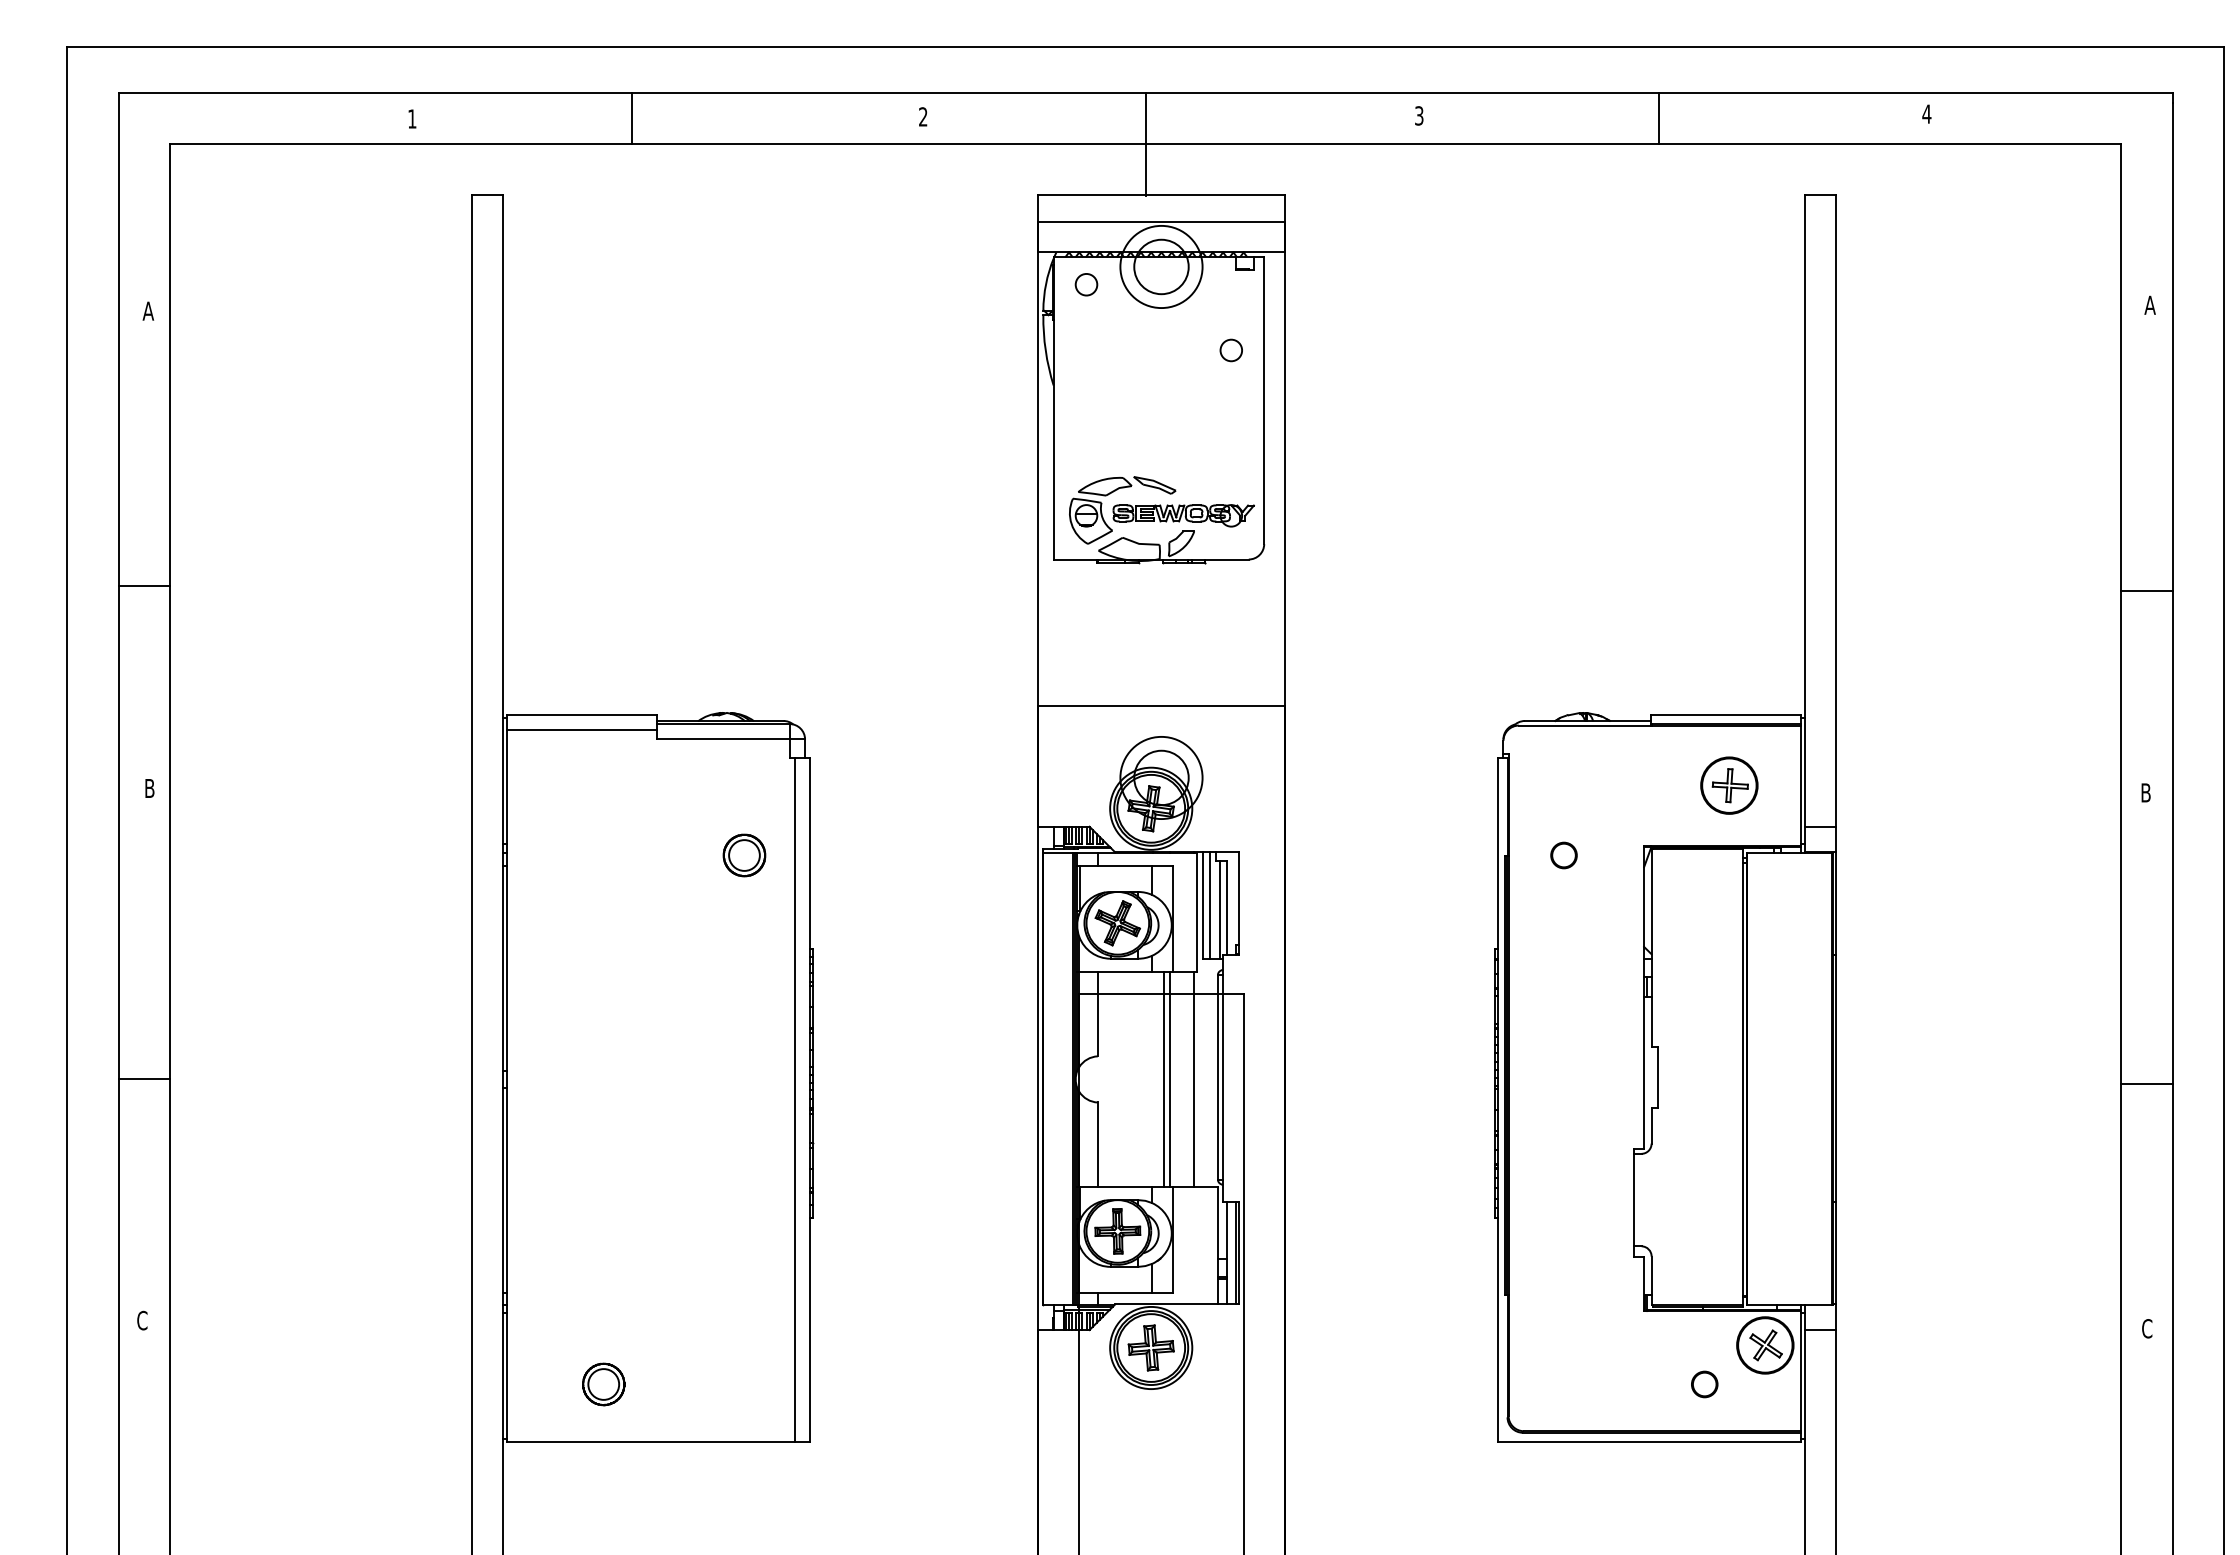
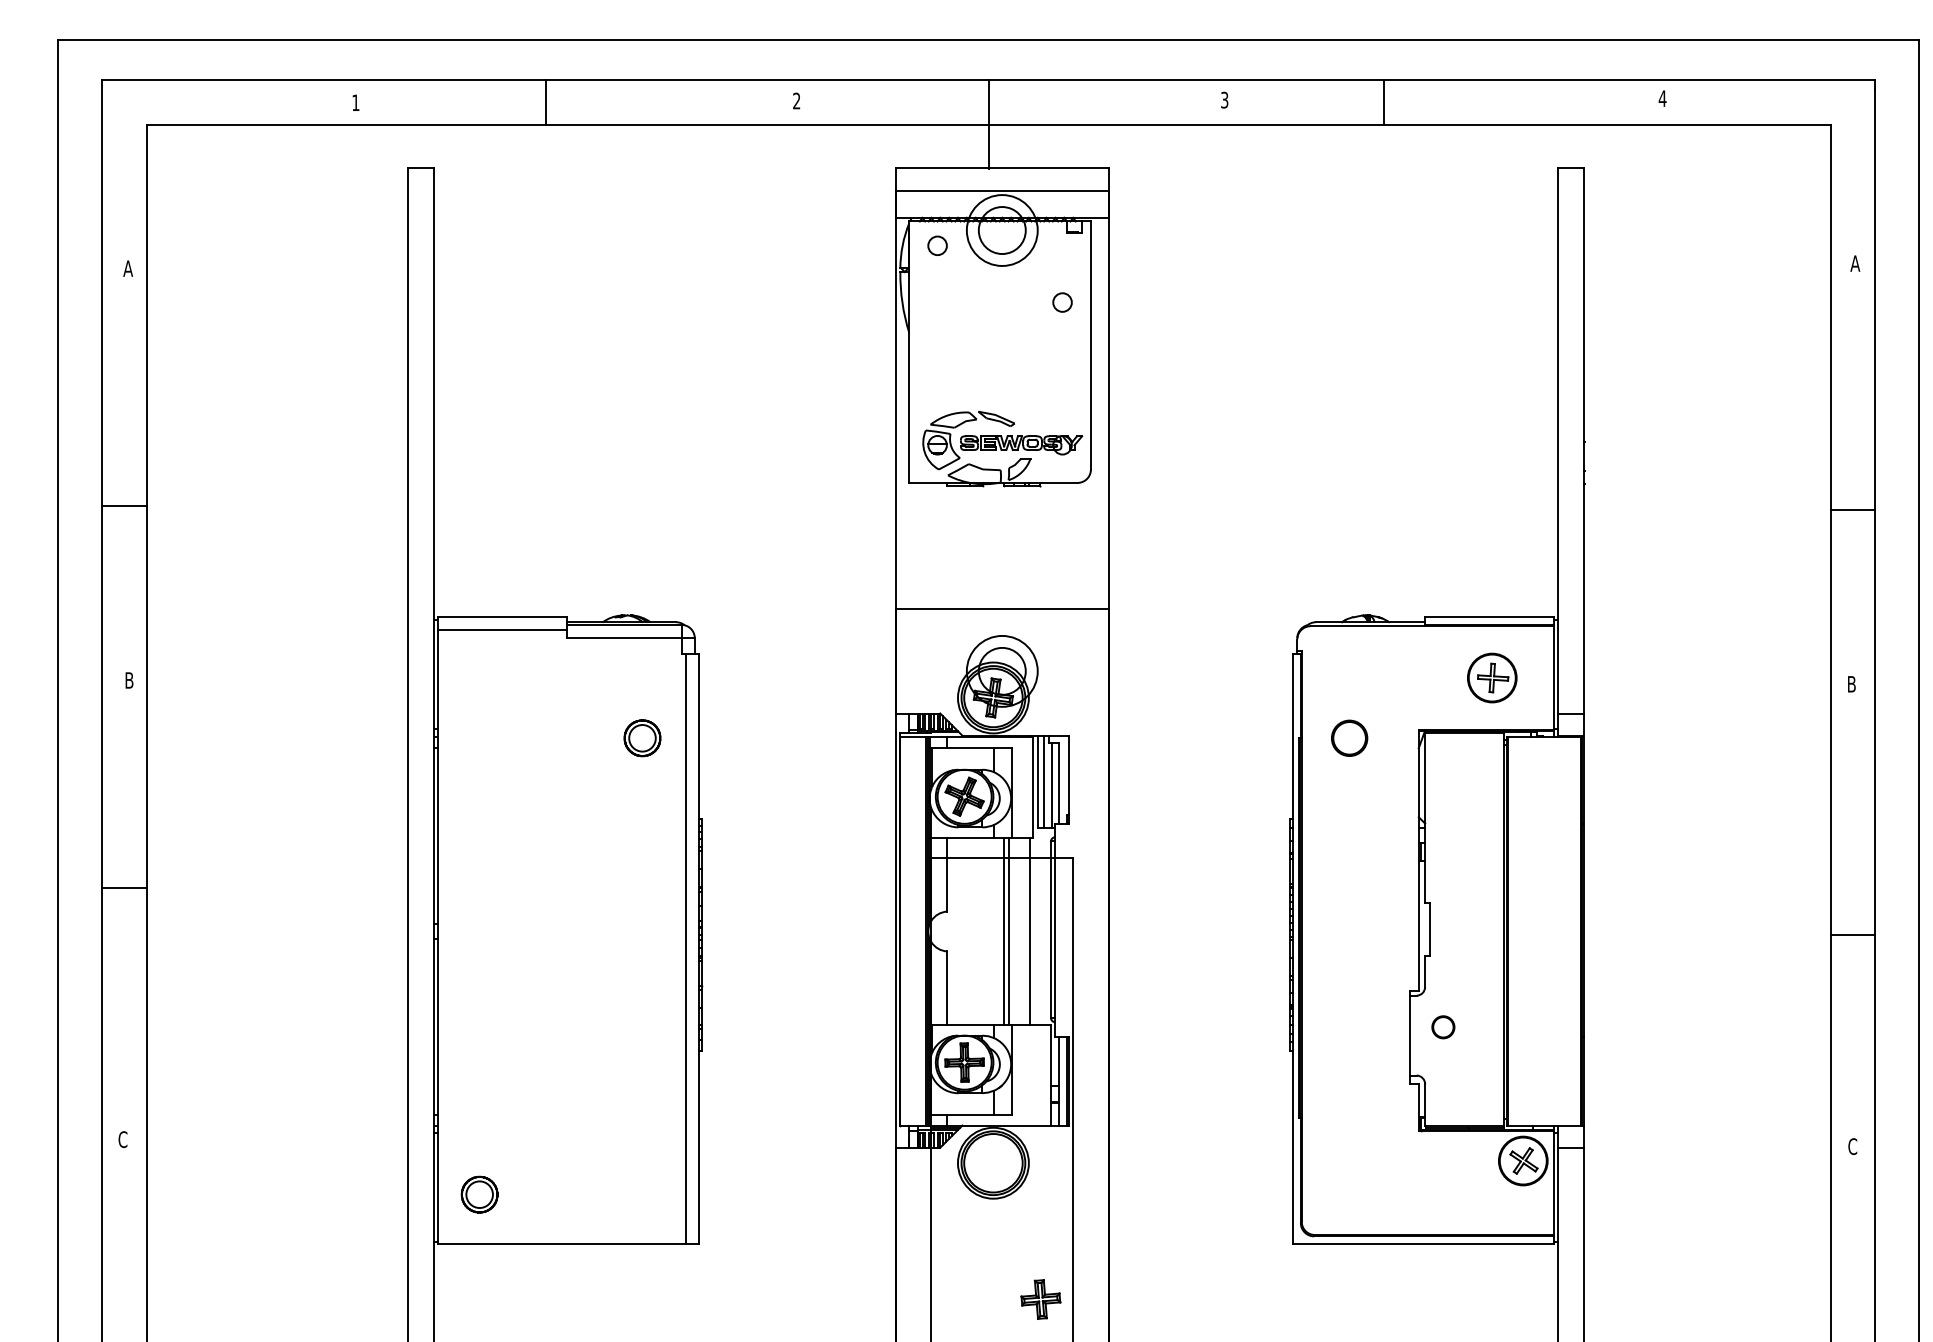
line: (1659, 118) -> (1384, 102), moved
part: (1563, 855) -> (1349, 738), size x1.6
line: (143, 1078) -> (123, 887), moved
part: (1150, 1347) -> (1040, 1299), moved
part: (603, 1384) -> (479, 1194), moved
part: (1704, 1384) -> (1443, 1027), moved

